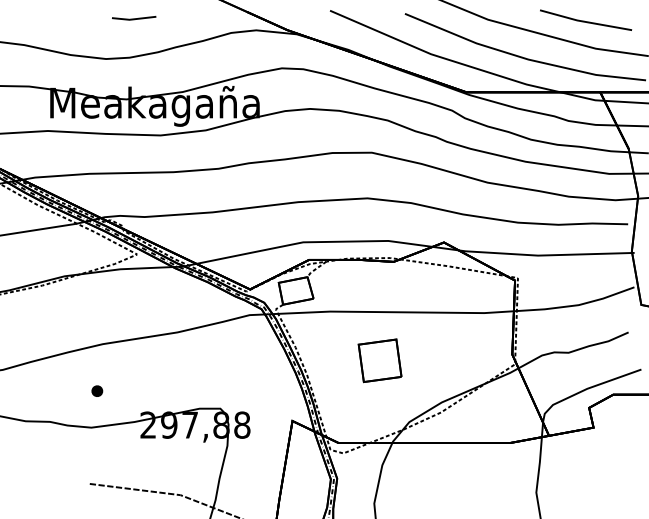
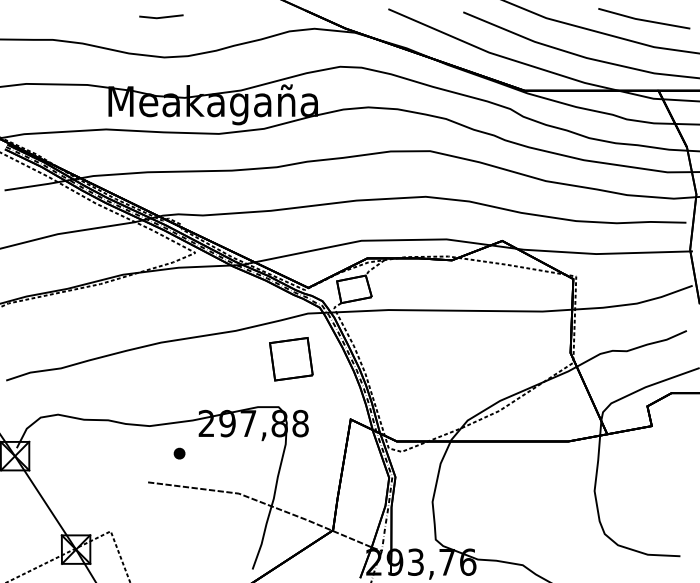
line: (134, 18) -> (161, 16), moved
part: (380, 361) -> (291, 359), moved
part: (97, 391) -> (179, 453), moved

